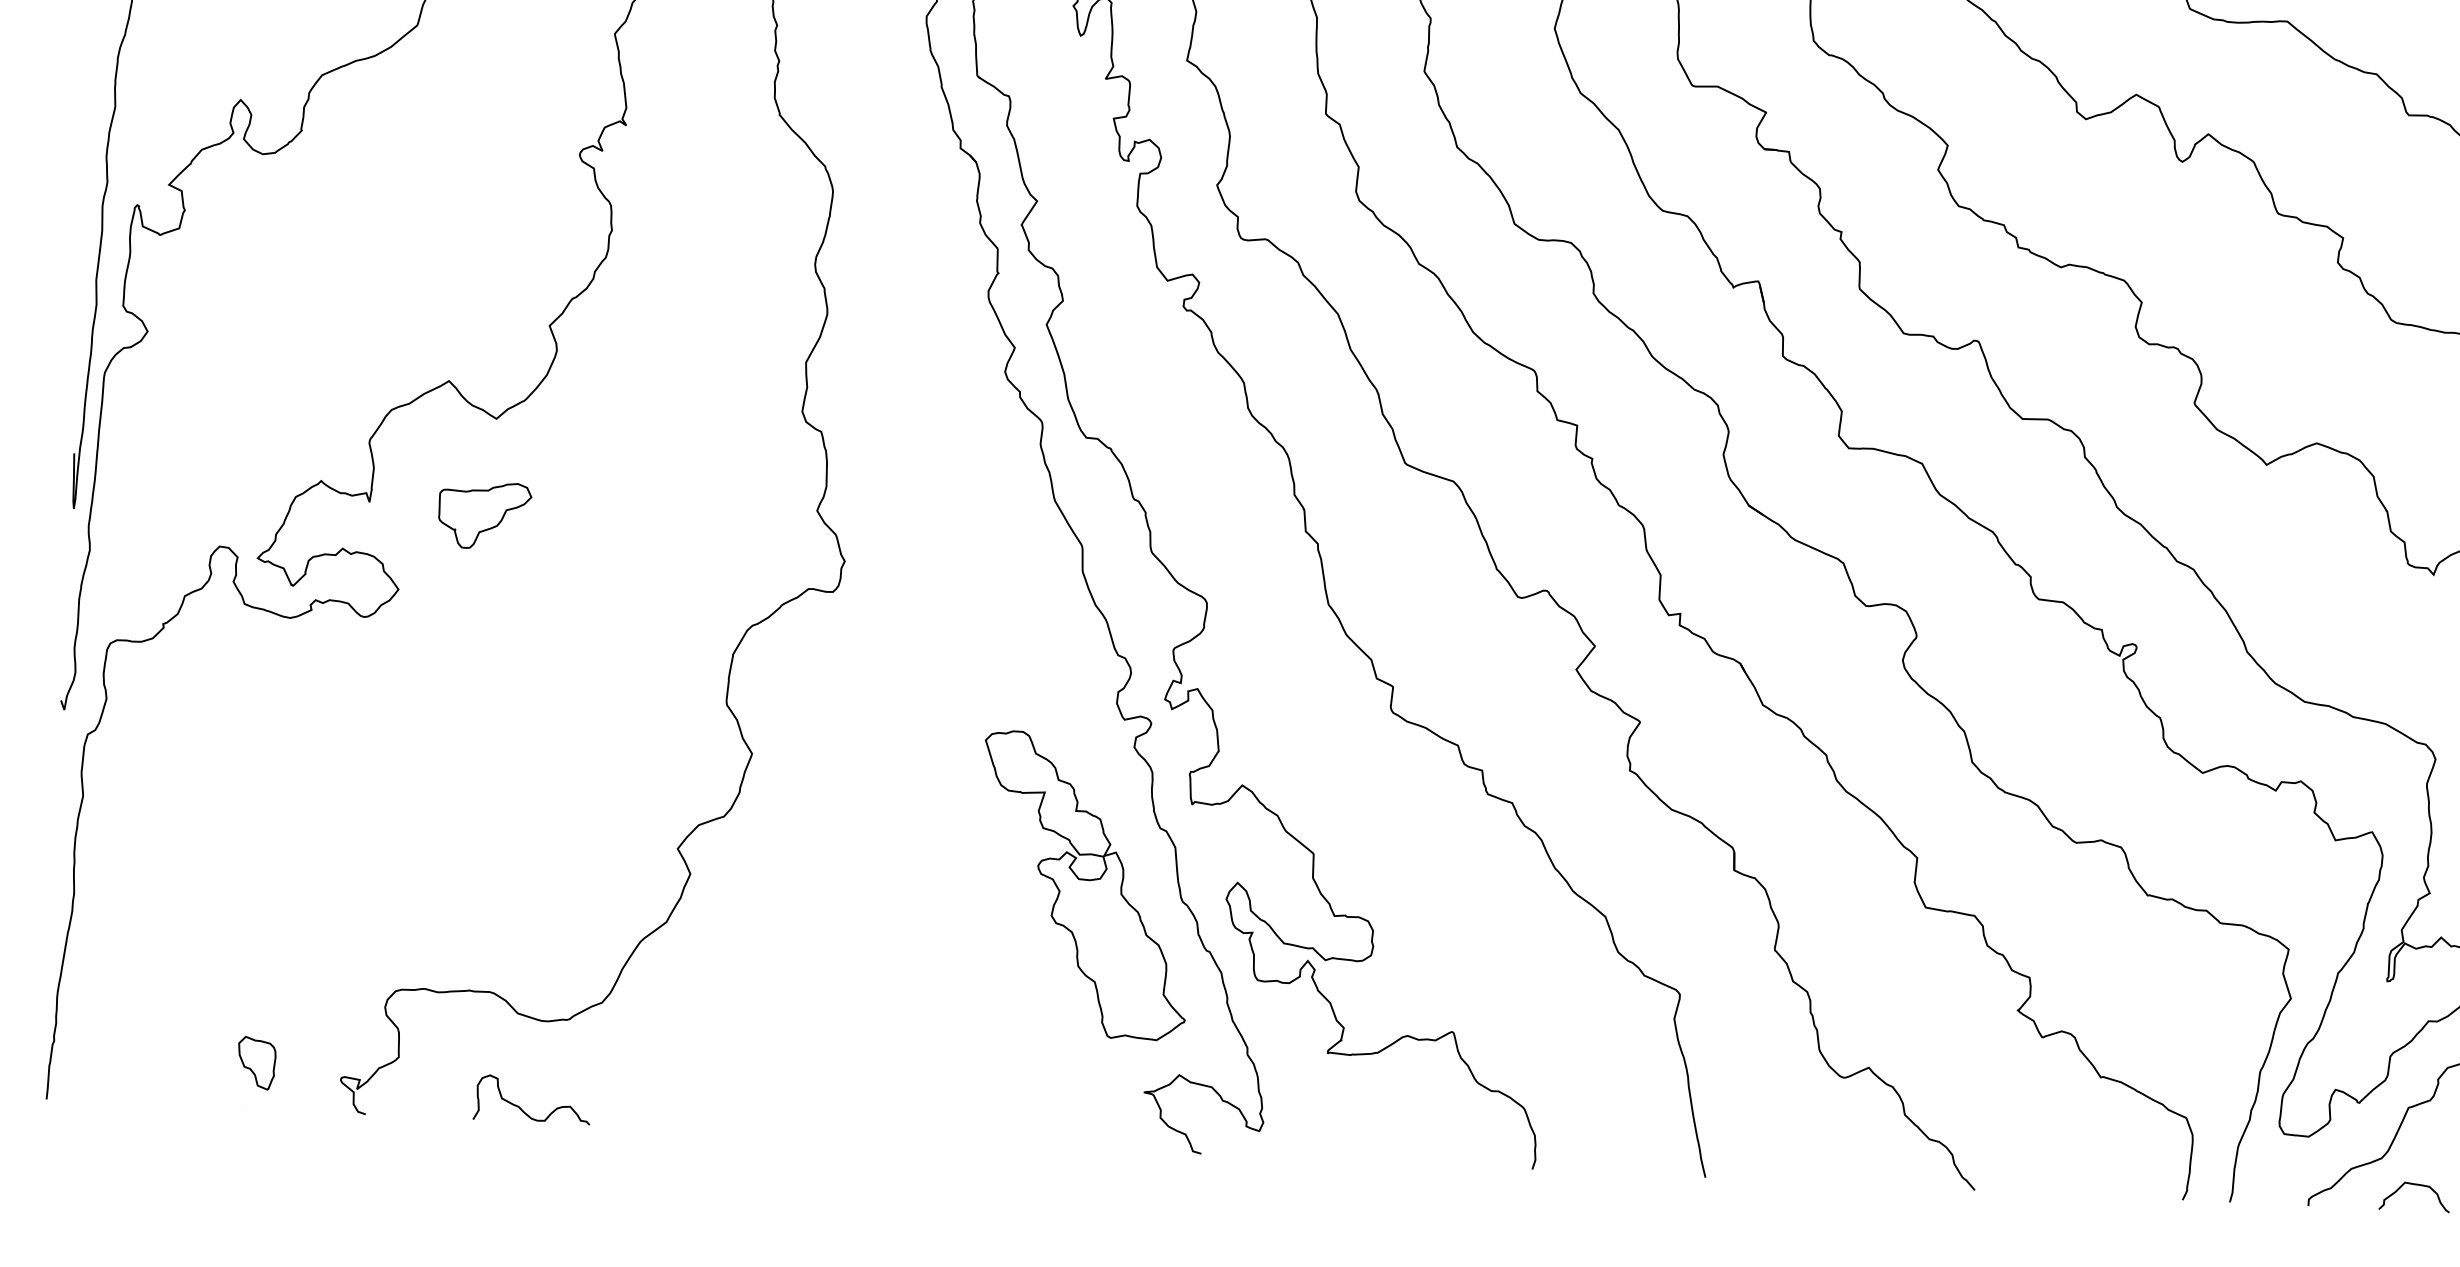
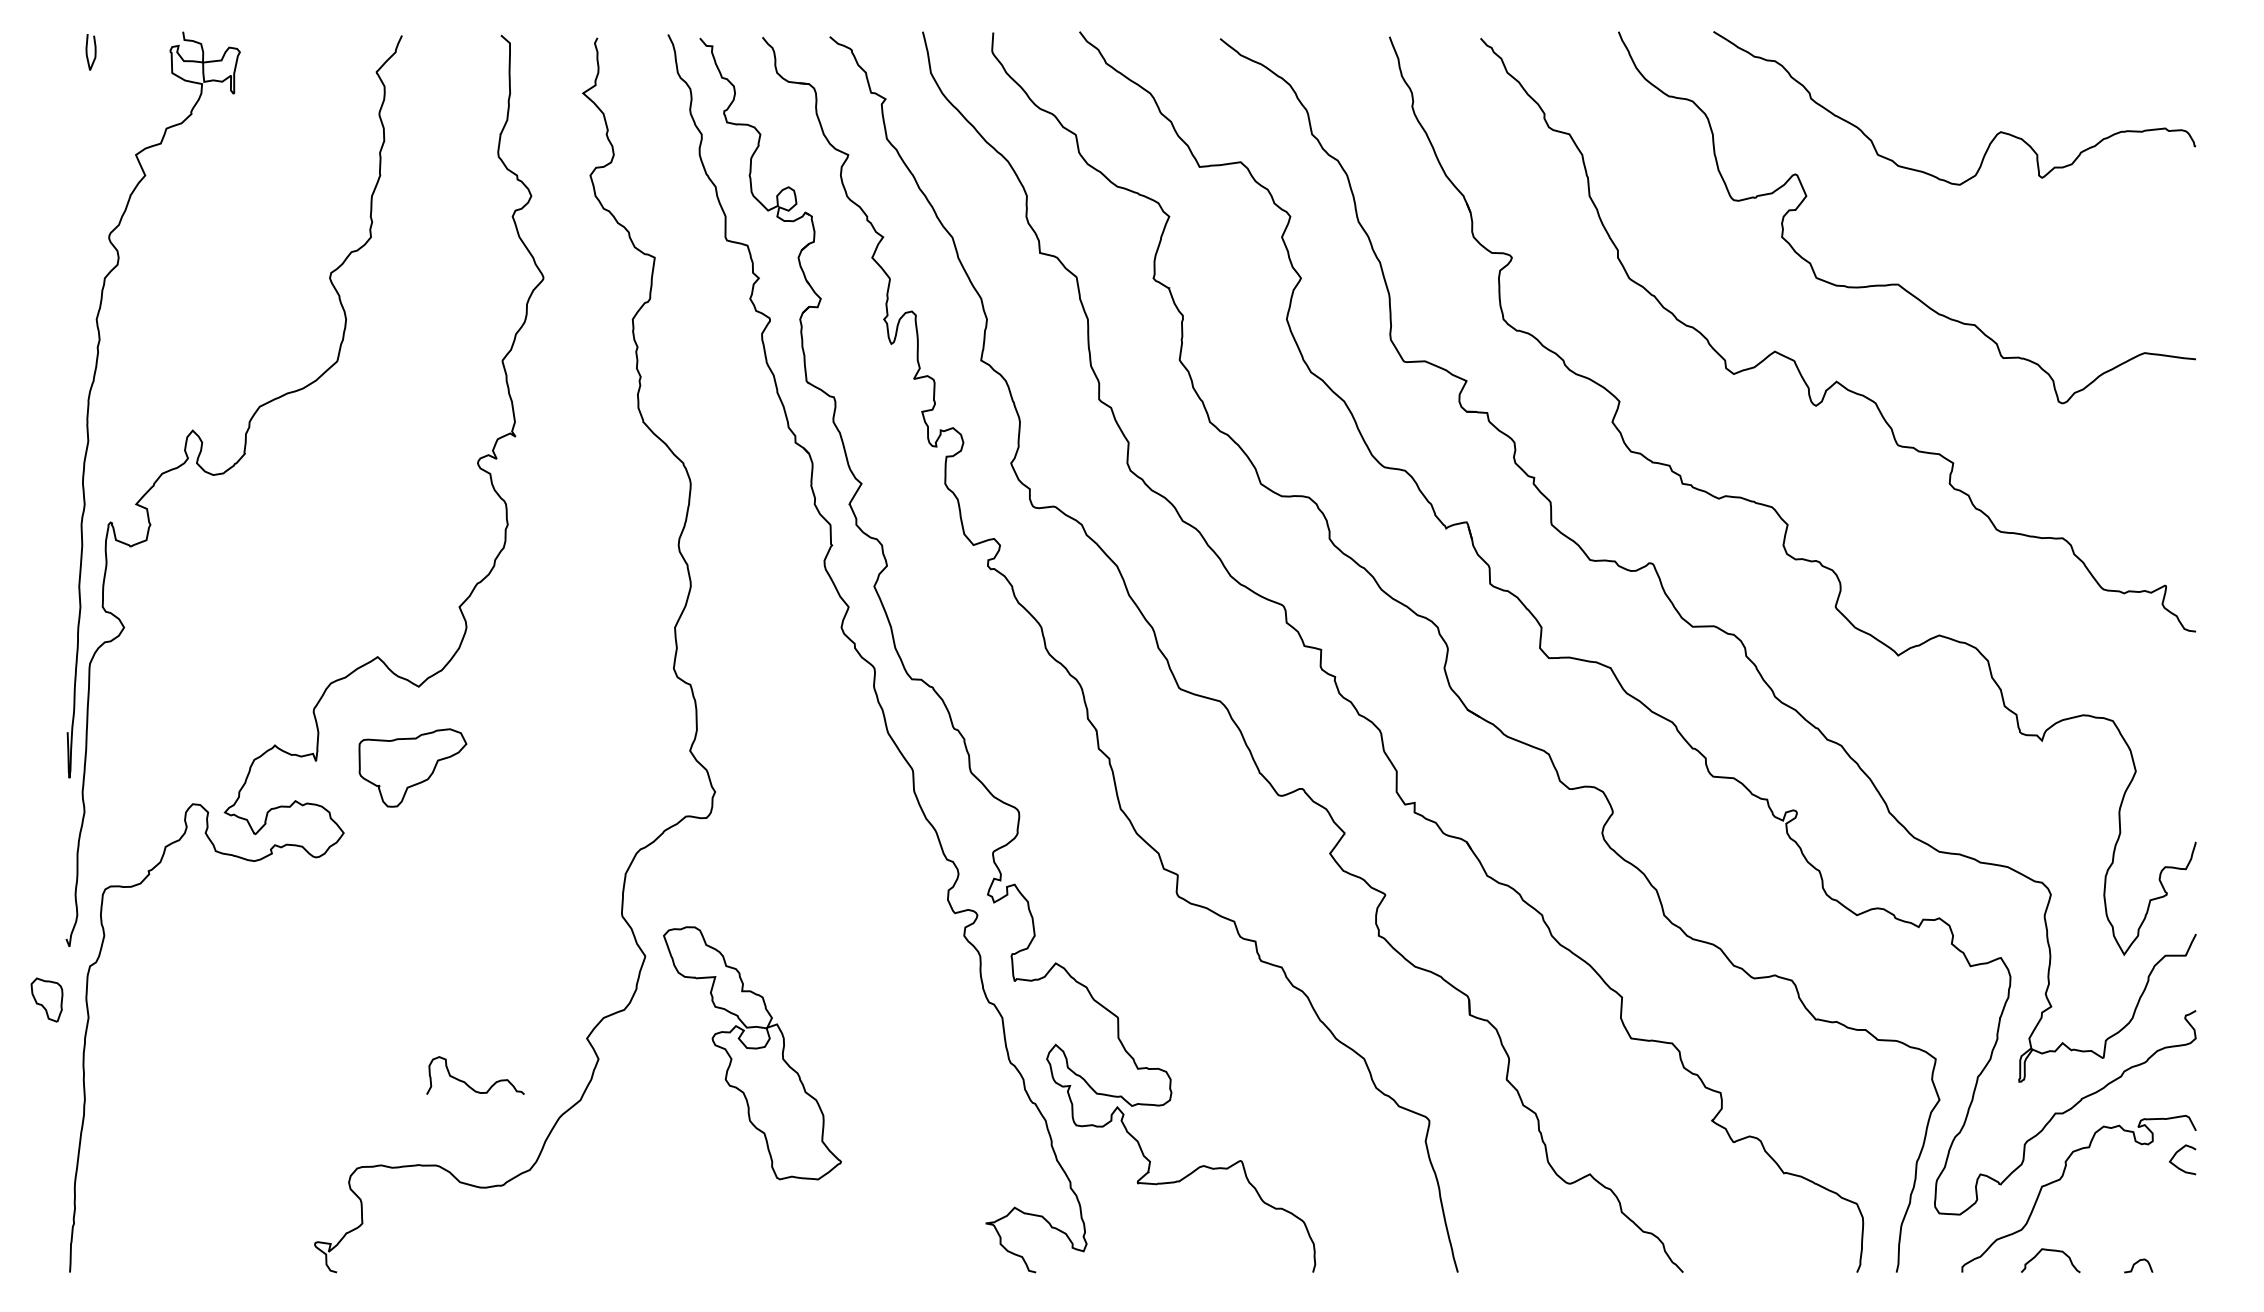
part: (484, 515) -> (412, 767), size x1.4
part: (1085, 885) -> (752, 1053), moved
part: (256, 1062) -> (46, 999), moved
curve: (522, 1108) -> (467, 1083), moved

